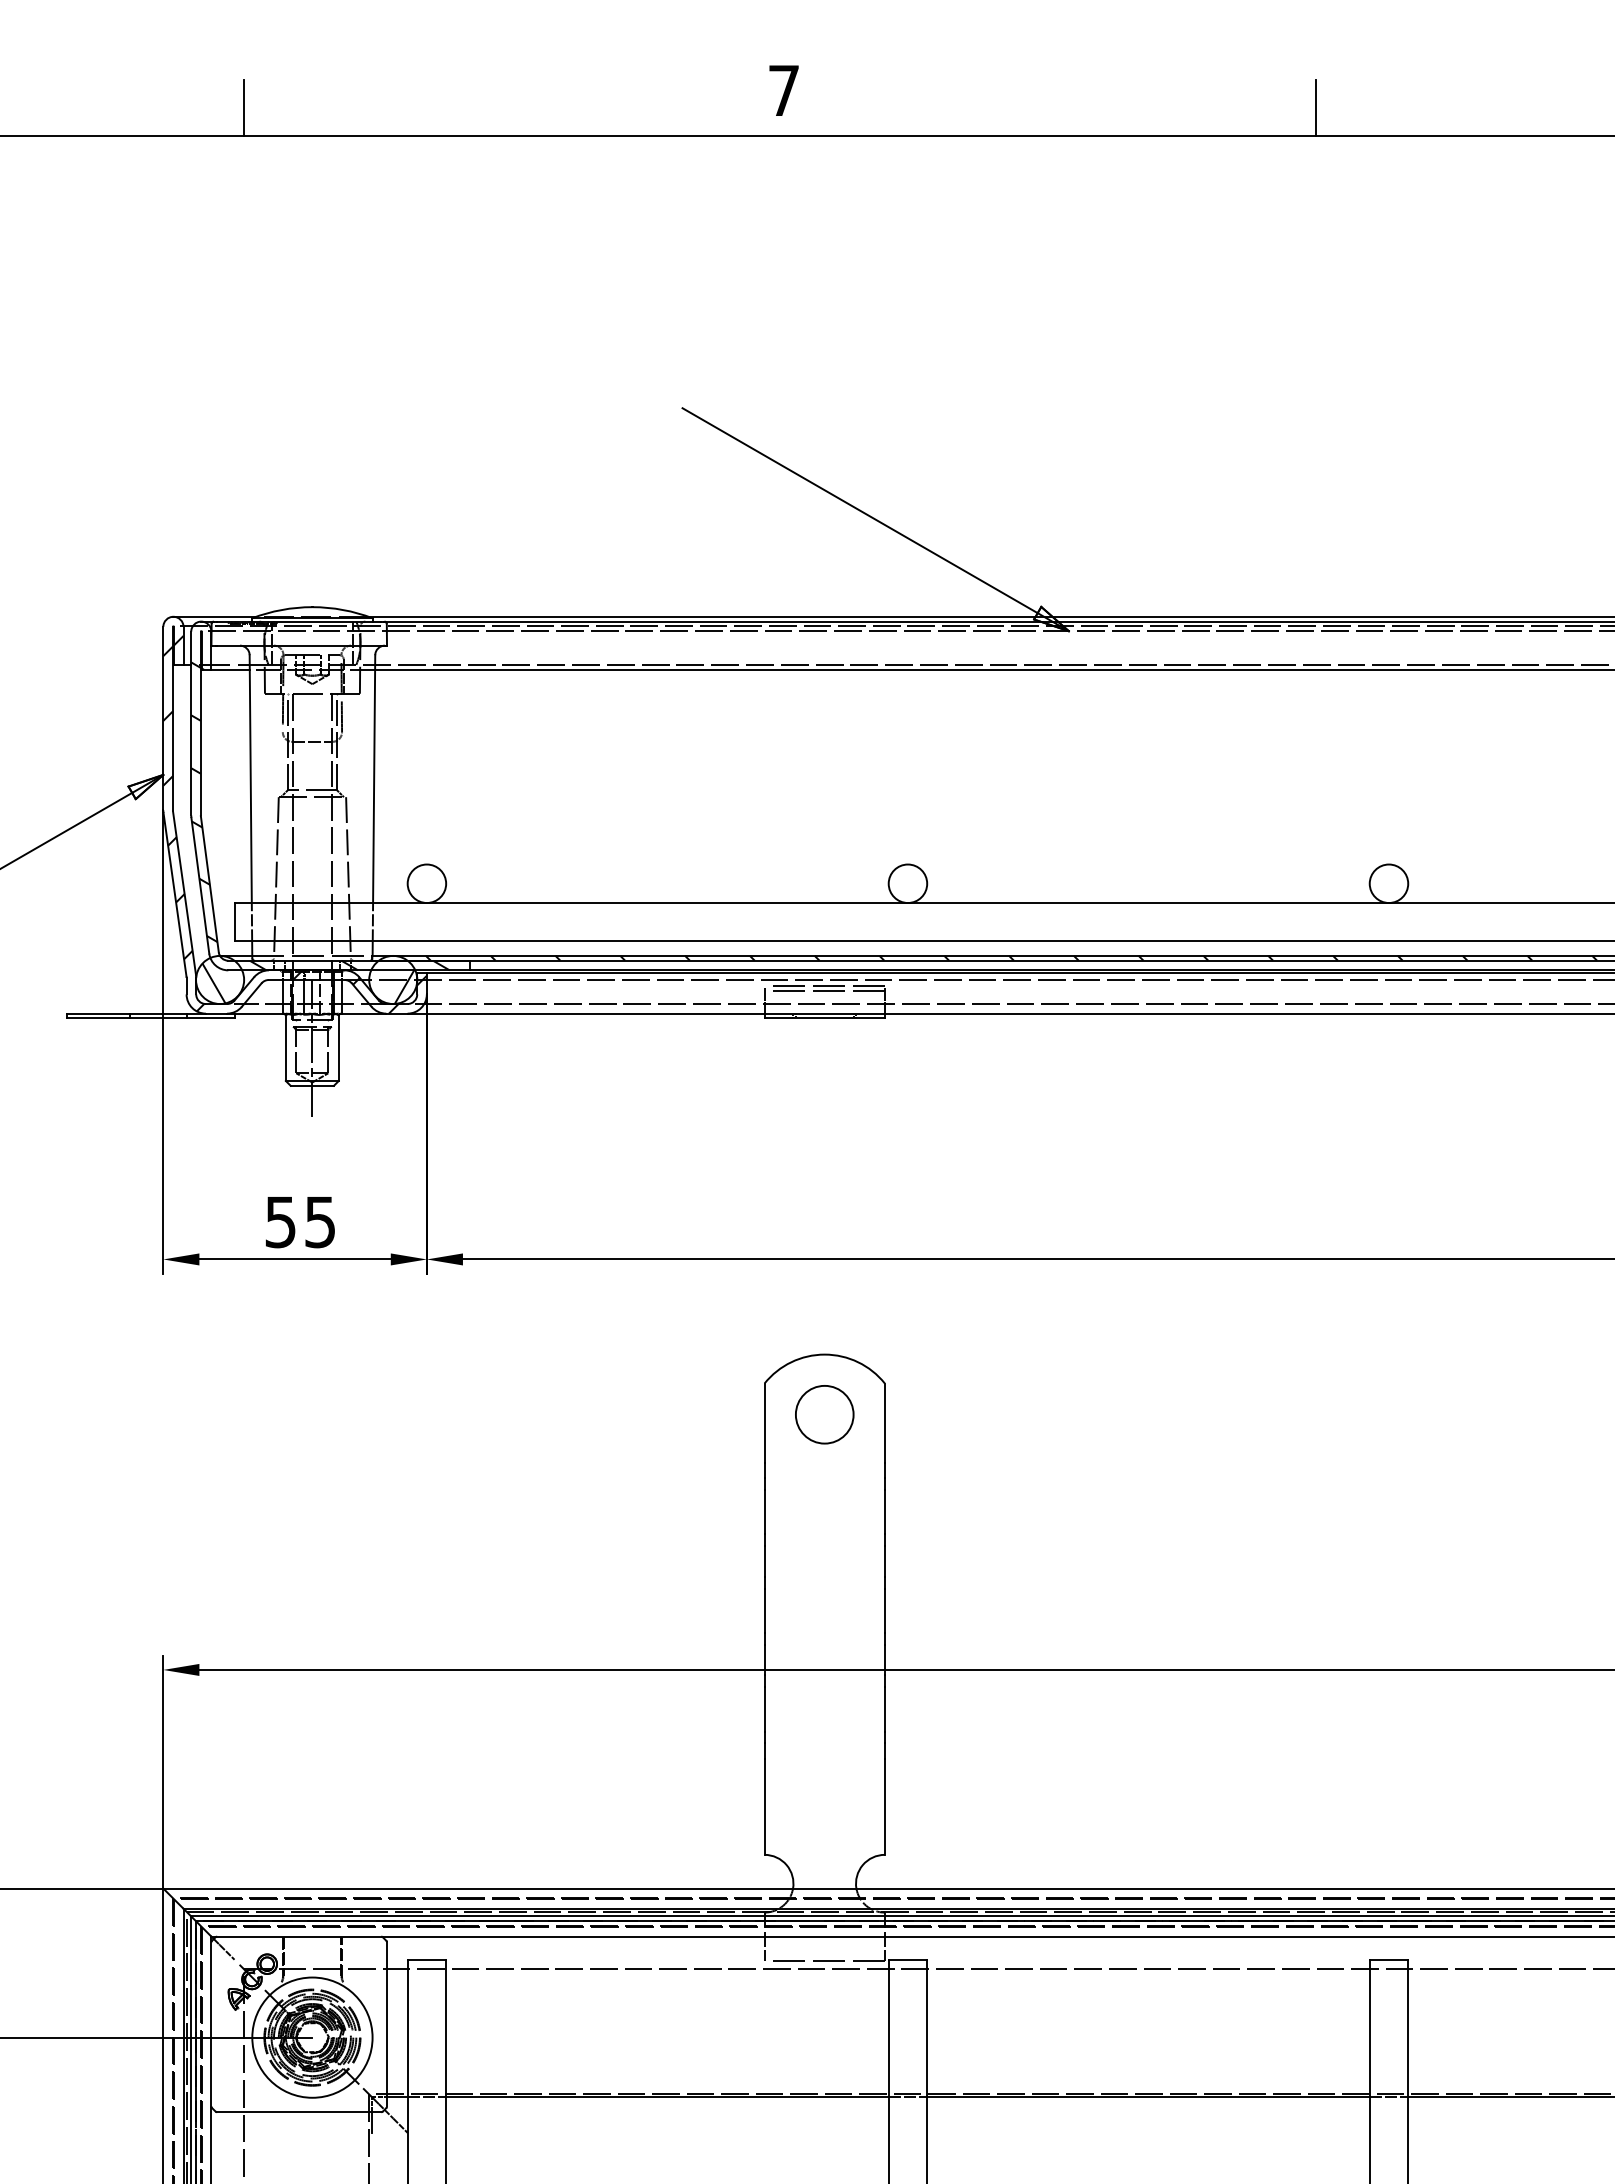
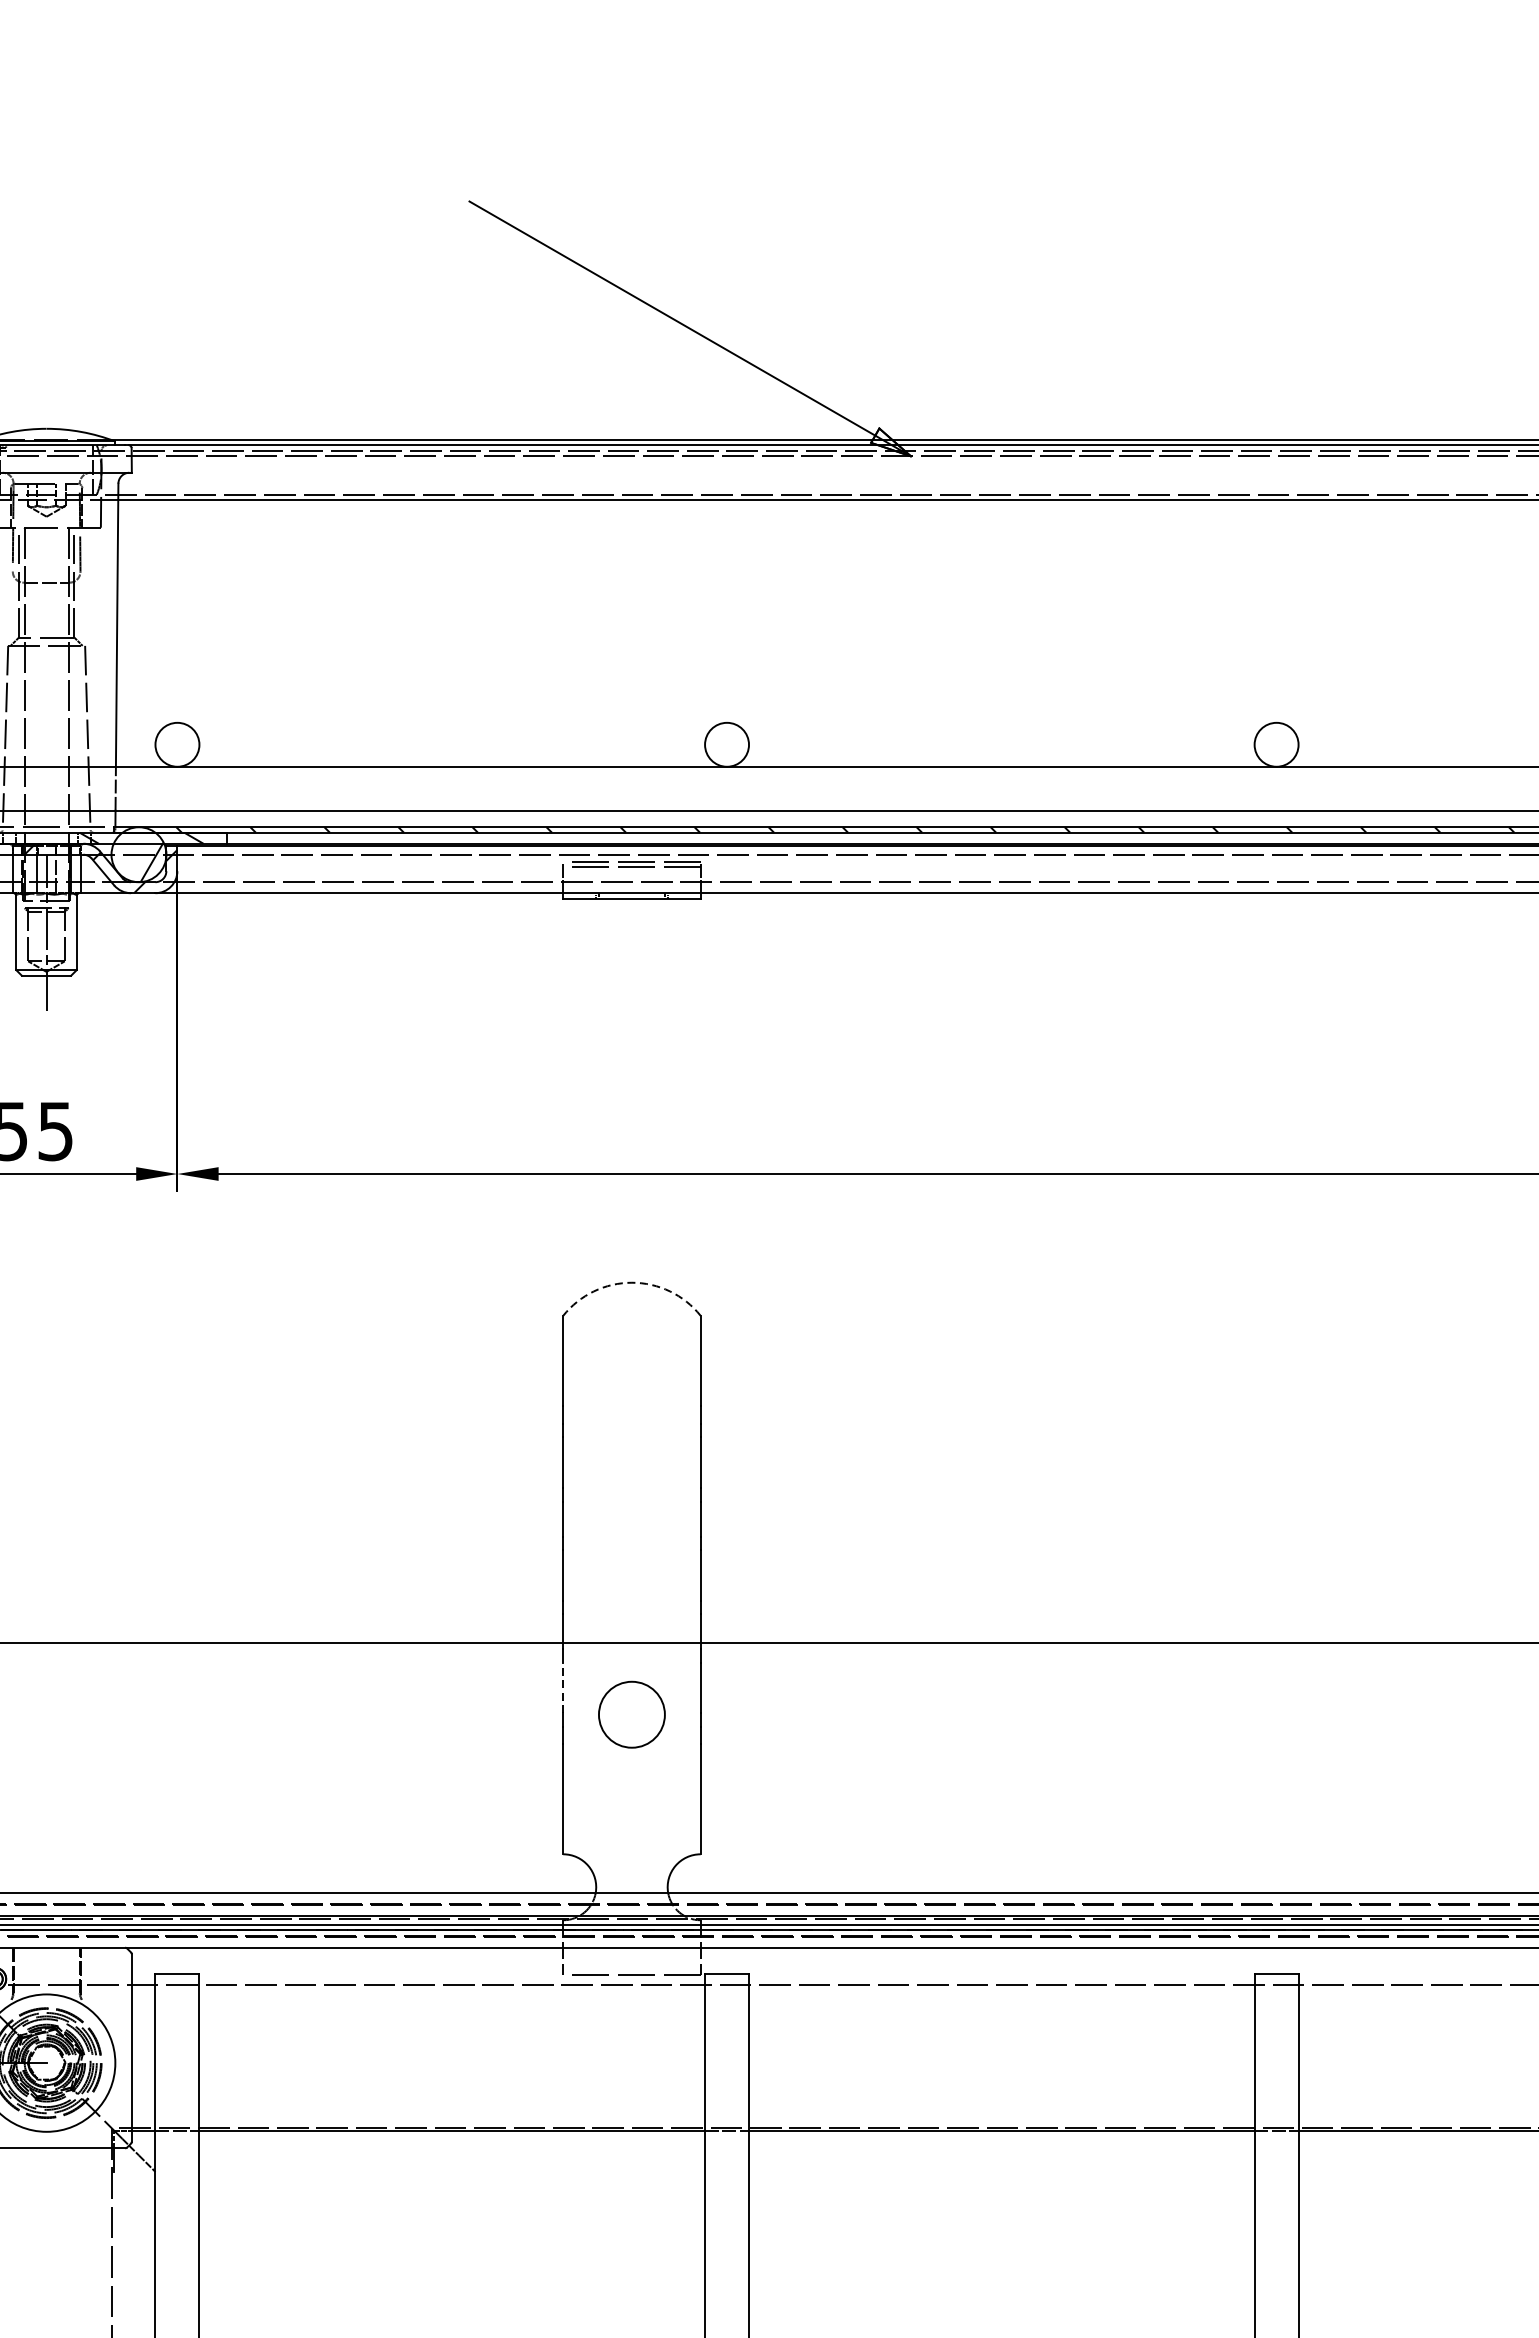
arc: (824, 1354) -> (631, 1282), solid -> dashed
circle: (824, 1414) -> (631, 1714), moved
line: (764, 1708) -> (563, 1687), solid -> dashed

